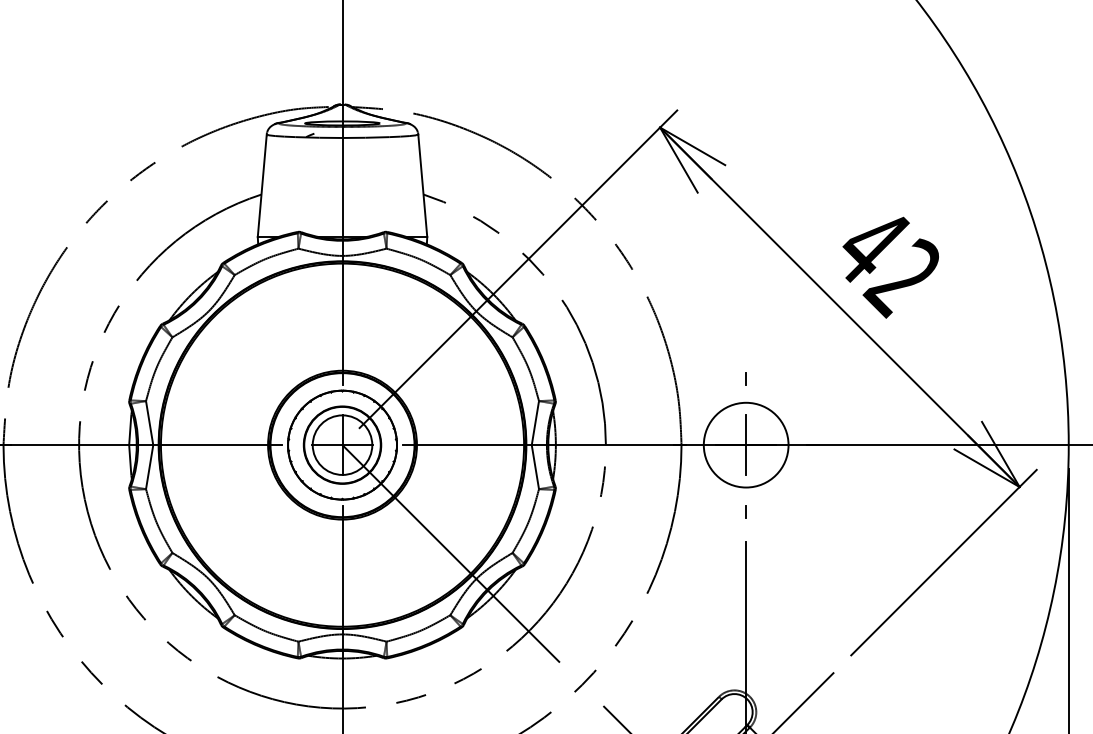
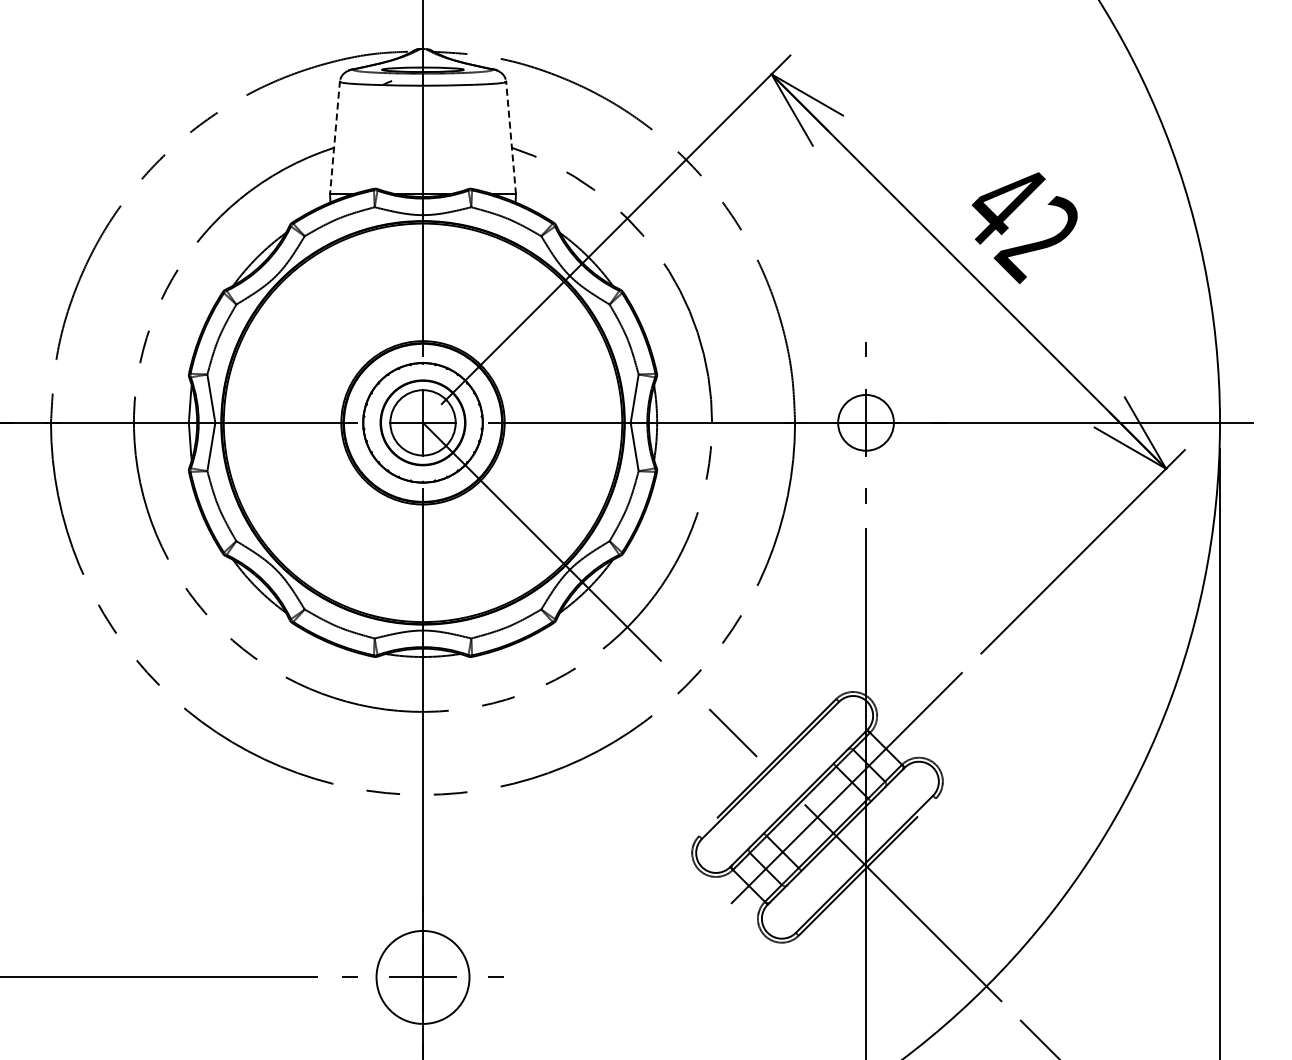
line: (423, 185) -> (511, 137), solid -> dashed
line: (261, 186) -> (334, 138), solid -> dashed
circle: (745, 444) -> (865, 422), size x0.6

